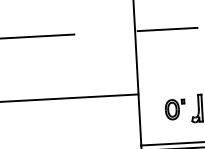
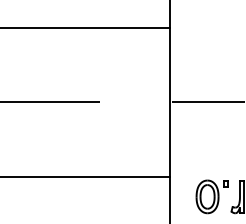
part: (174, 109) -> (211, 196), size x1.43

